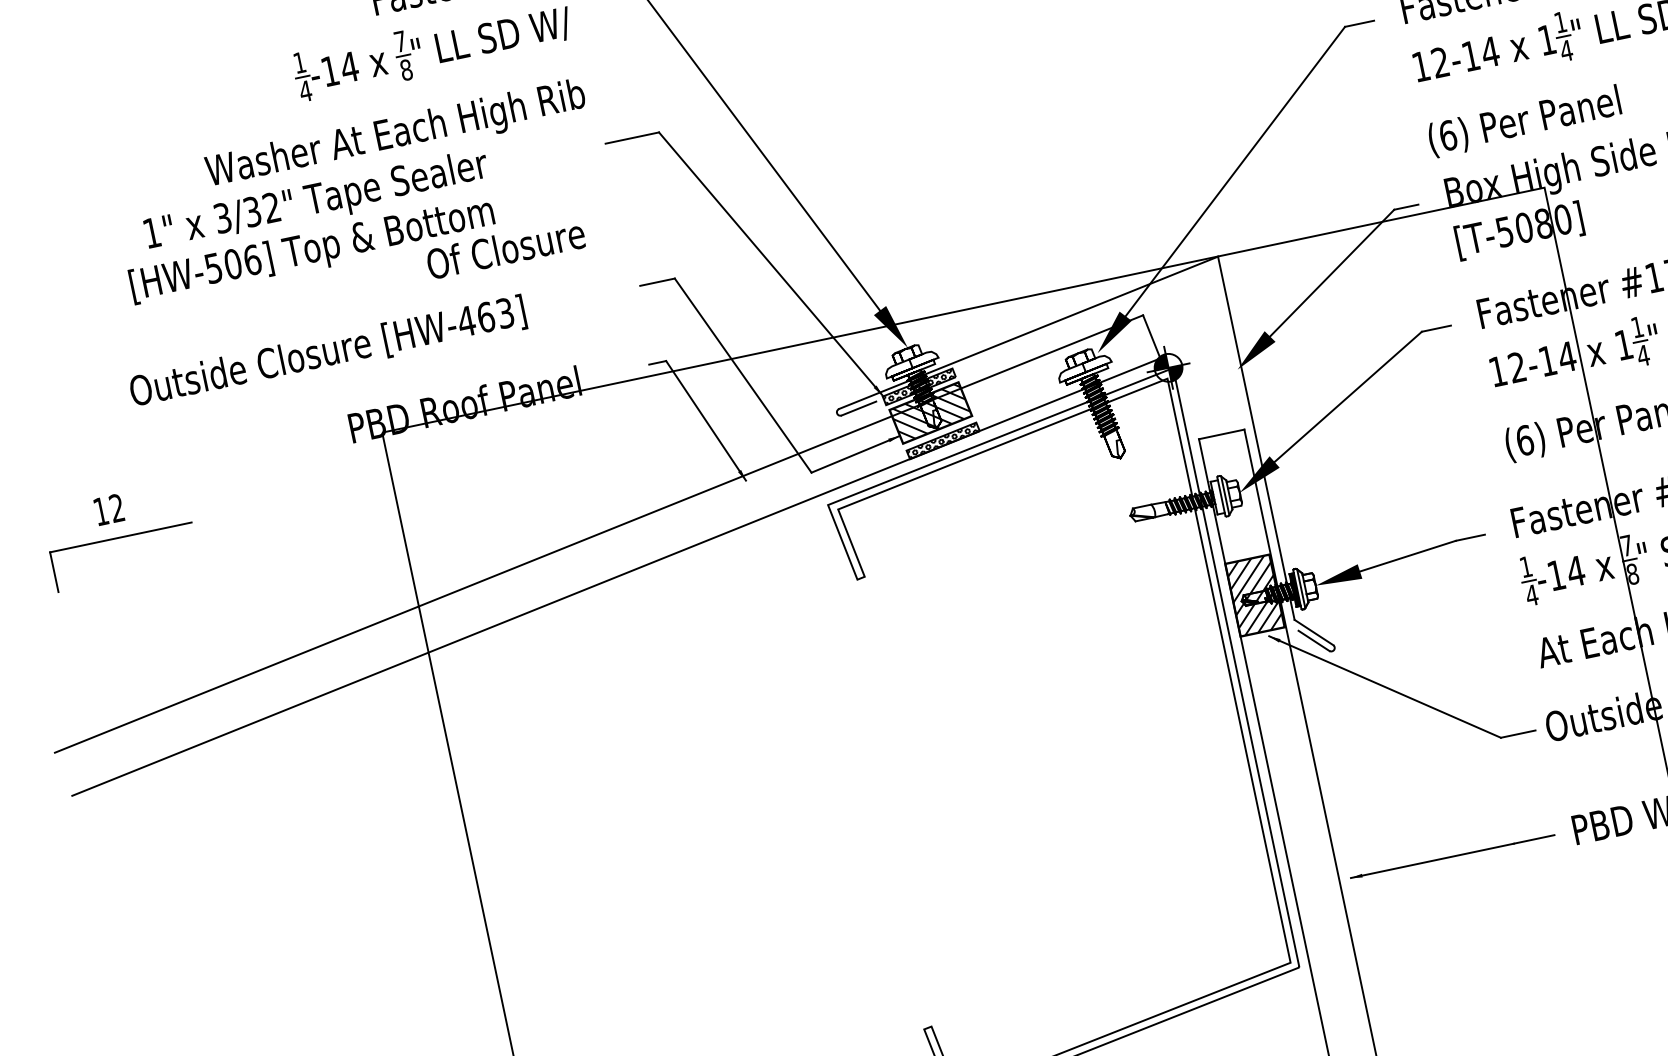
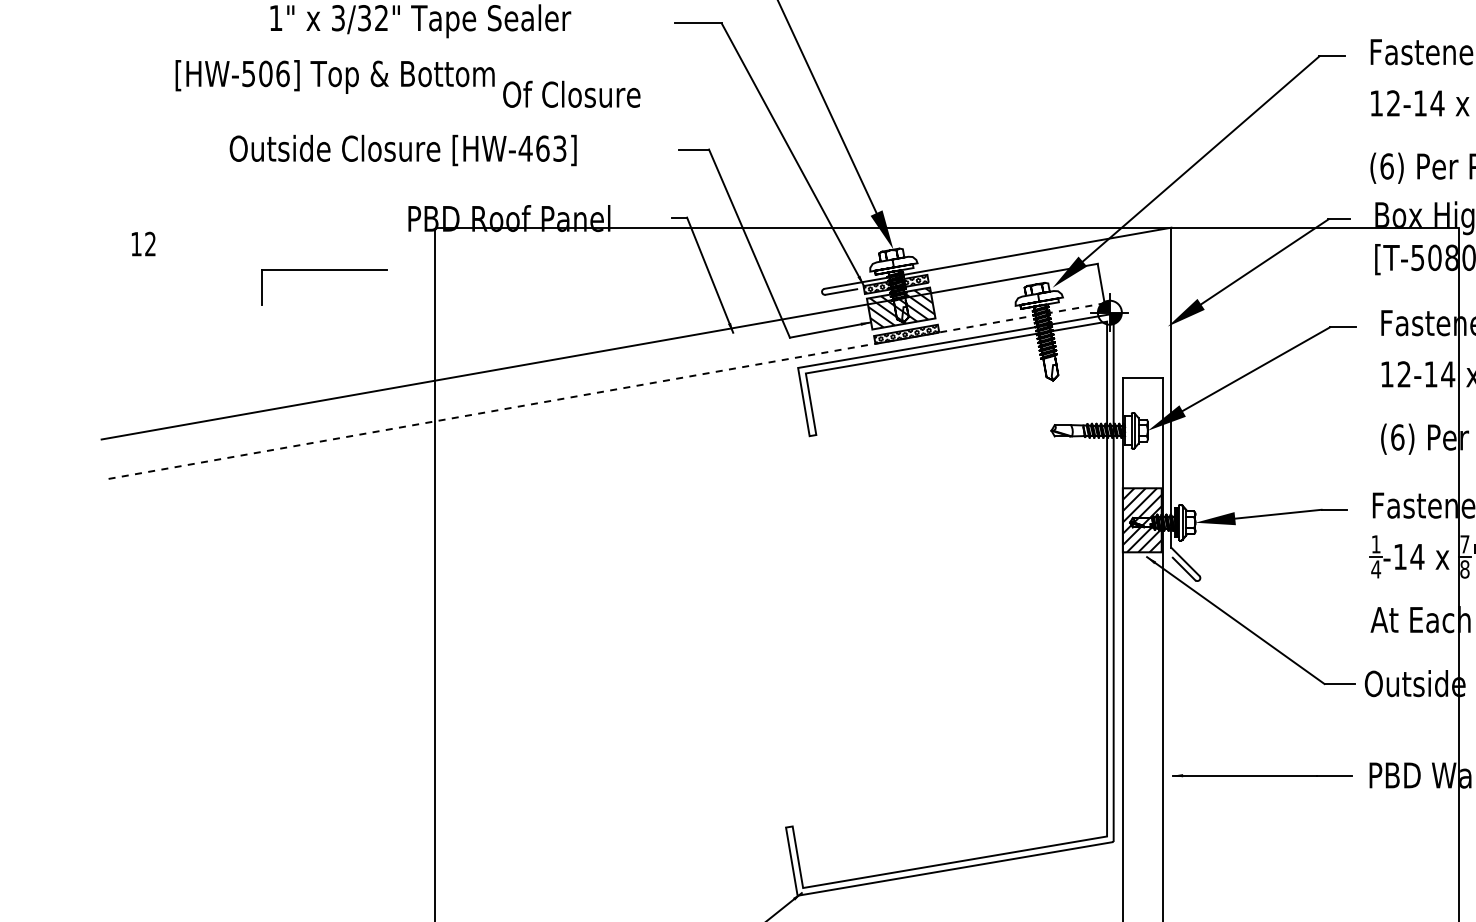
text: (311, 250) -> (334, 76), moved
text: (108, 509) -> (143, 243), moved
part: (121, 538) -> (324, 270), moved
line: (616, 577) -> (606, 391), solid -> dashed

